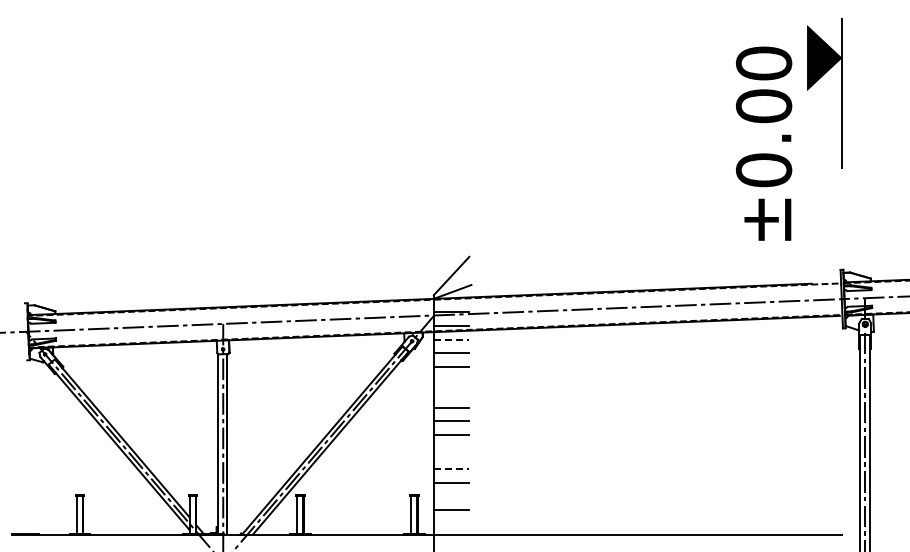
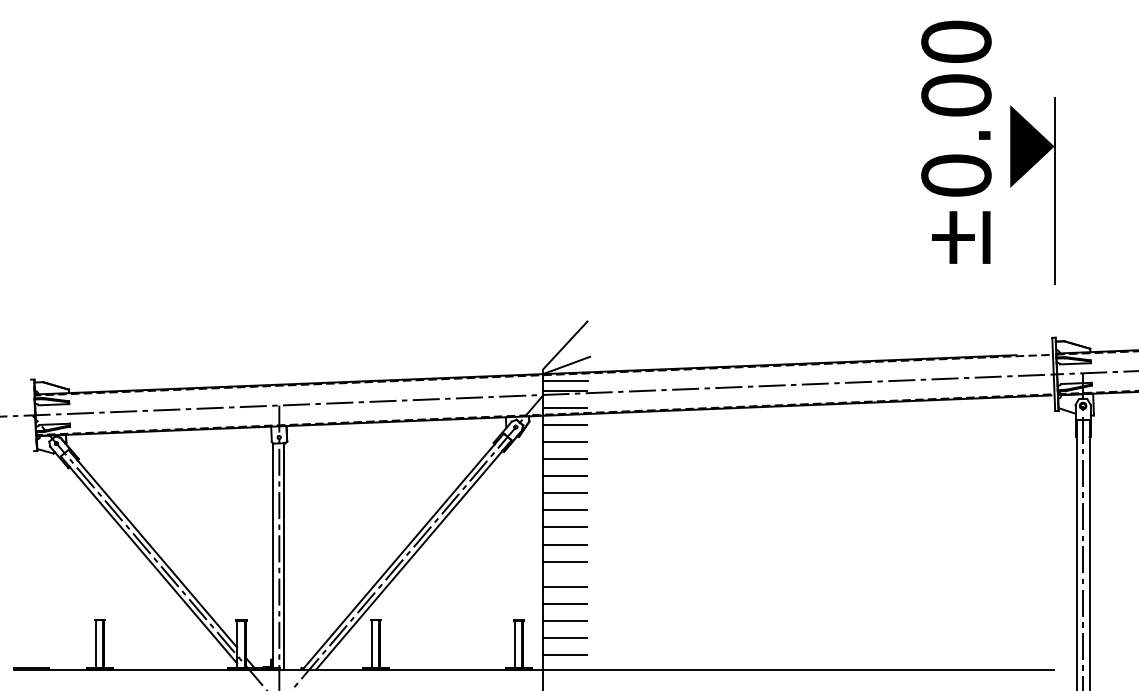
part: (815, 83) -> (1020, 178), moved
text: (763, 143) -> (955, 142), moved
line: (451, 304) -> (565, 381), added
line: (451, 339) -> (565, 425), dashed -> solid
line: (451, 380) -> (565, 476), added
line: (451, 394) -> (565, 493), added
line: (451, 448) -> (565, 561), added
line: (451, 468) -> (565, 586), dashed -> solid
line: (451, 496) -> (565, 621), added
line: (451, 523) -> (565, 655), added

